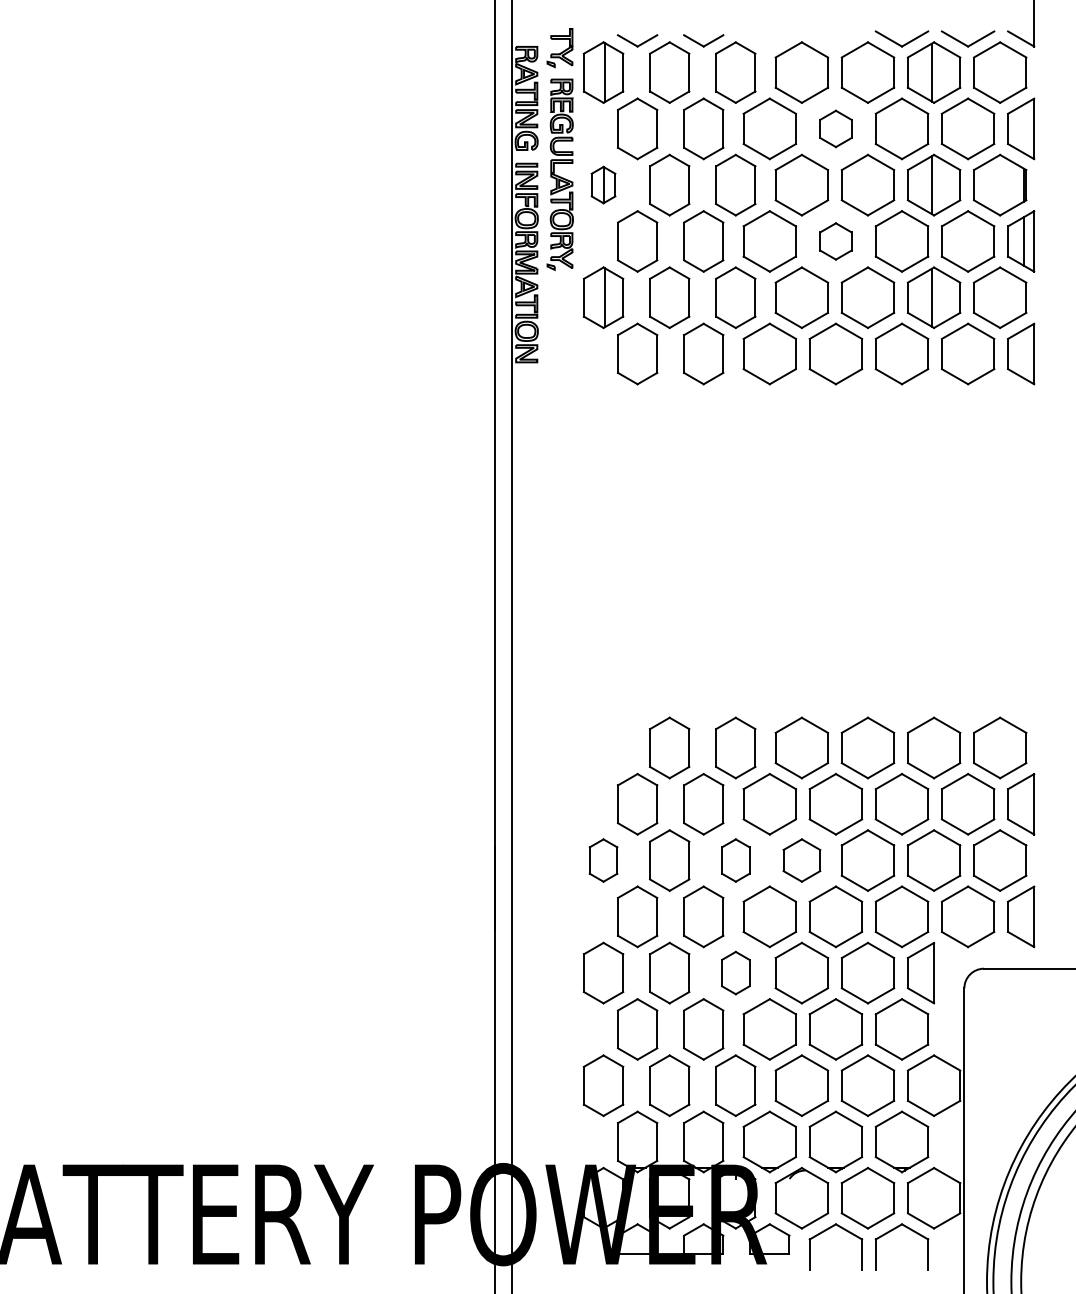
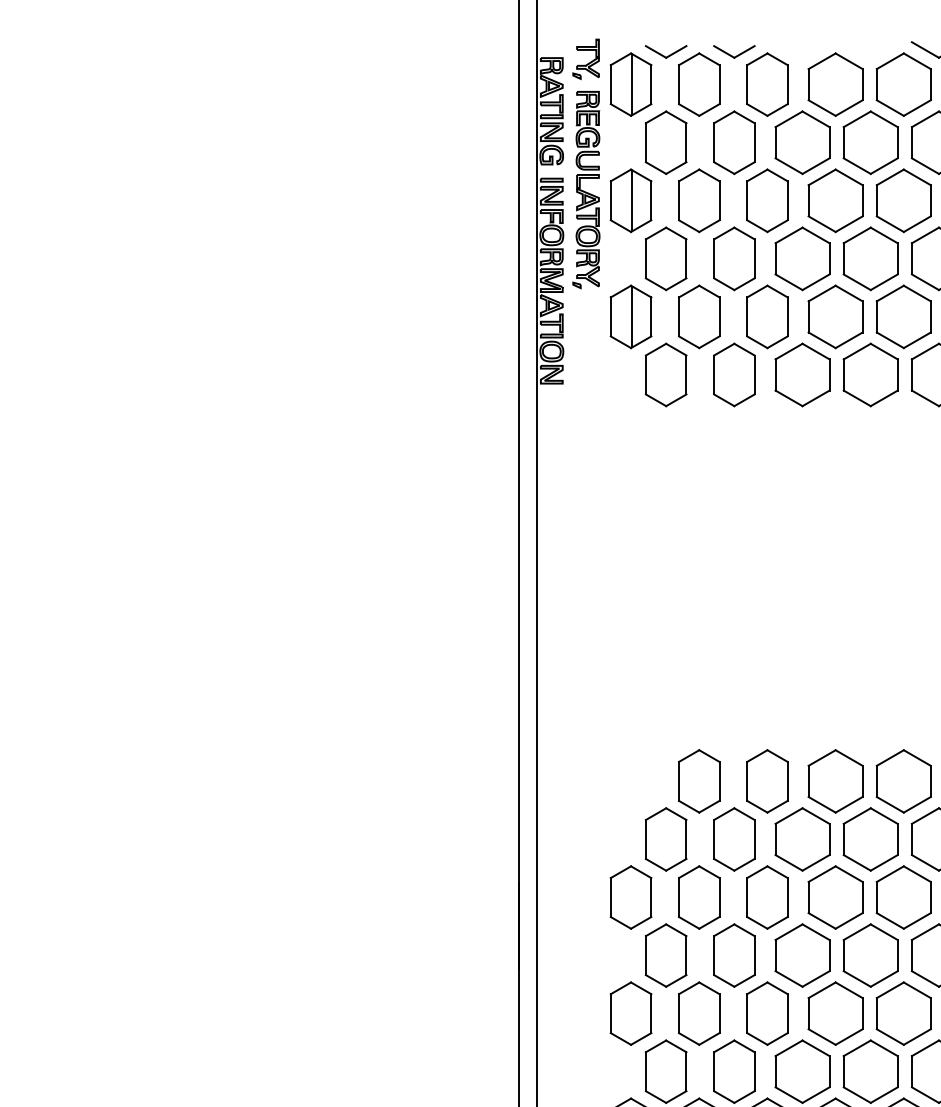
part: (835, 128) -> (870, 142), size x1.67
part: (603, 184) -> (630, 200), size x1.67
part: (835, 241) -> (870, 258), size x1.67
part: (603, 860) -> (630, 897), size x1.43
part: (735, 860) -> (767, 897), size x1.43
part: (801, 860) -> (835, 897), size x1.43
part: (735, 972) -> (767, 1012), size x1.43

